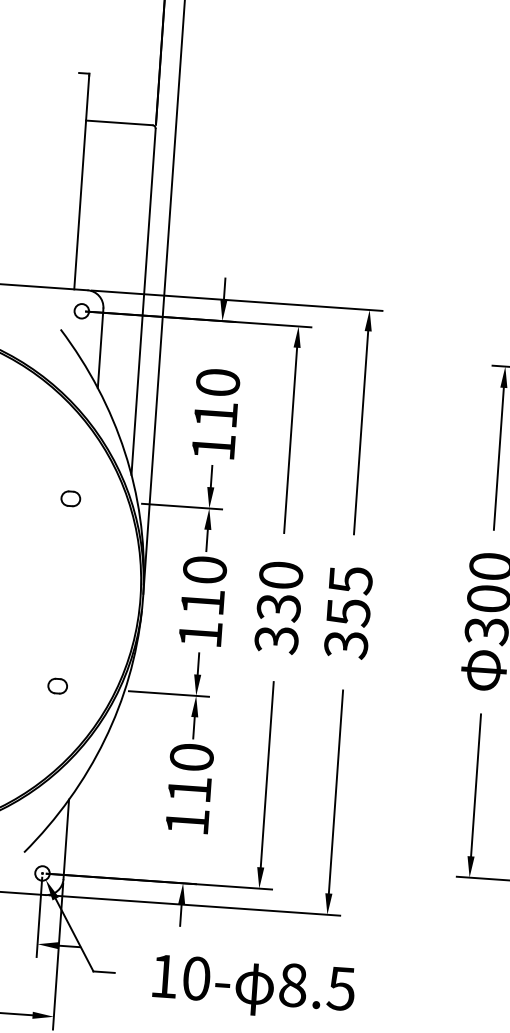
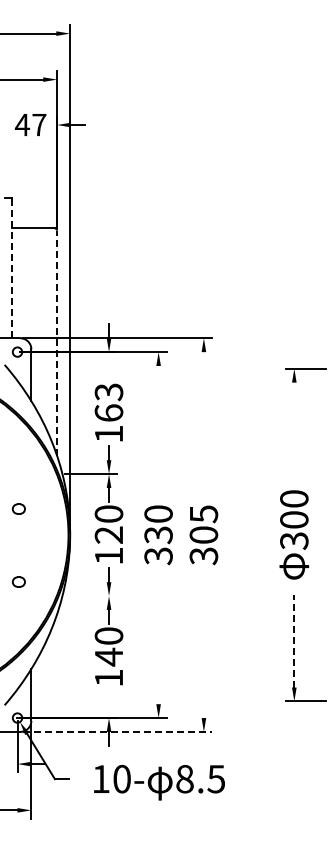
line: (81, 182) -> (11, 268), solid -> dashed
line: (144, 302) -> (57, 343), solid -> dashed
text: (216, 398) -> (108, 402), 110 -> 163
line: (360, 433) -> (203, 418), removed
line: (290, 439) -> (158, 425), removed
line: (499, 458) -> (294, 428), removed
part: (70, 497) -> (18, 508), moved
text: (202, 601) -> (108, 534), 110 -> 120
text: (347, 612) -> (203, 535), 355 -> 305
part: (57, 685) -> (18, 581), moved
line: (169, 694) -> (91, 596), removed
line: (267, 774) -> (158, 643), removed
line: (476, 784) -> (294, 640), solid -> dashed
text: (188, 788) -> (108, 656), 110 -> 140
line: (335, 791) -> (203, 651), removed
line: (194, 904) -> (117, 731), solid -> dashed

